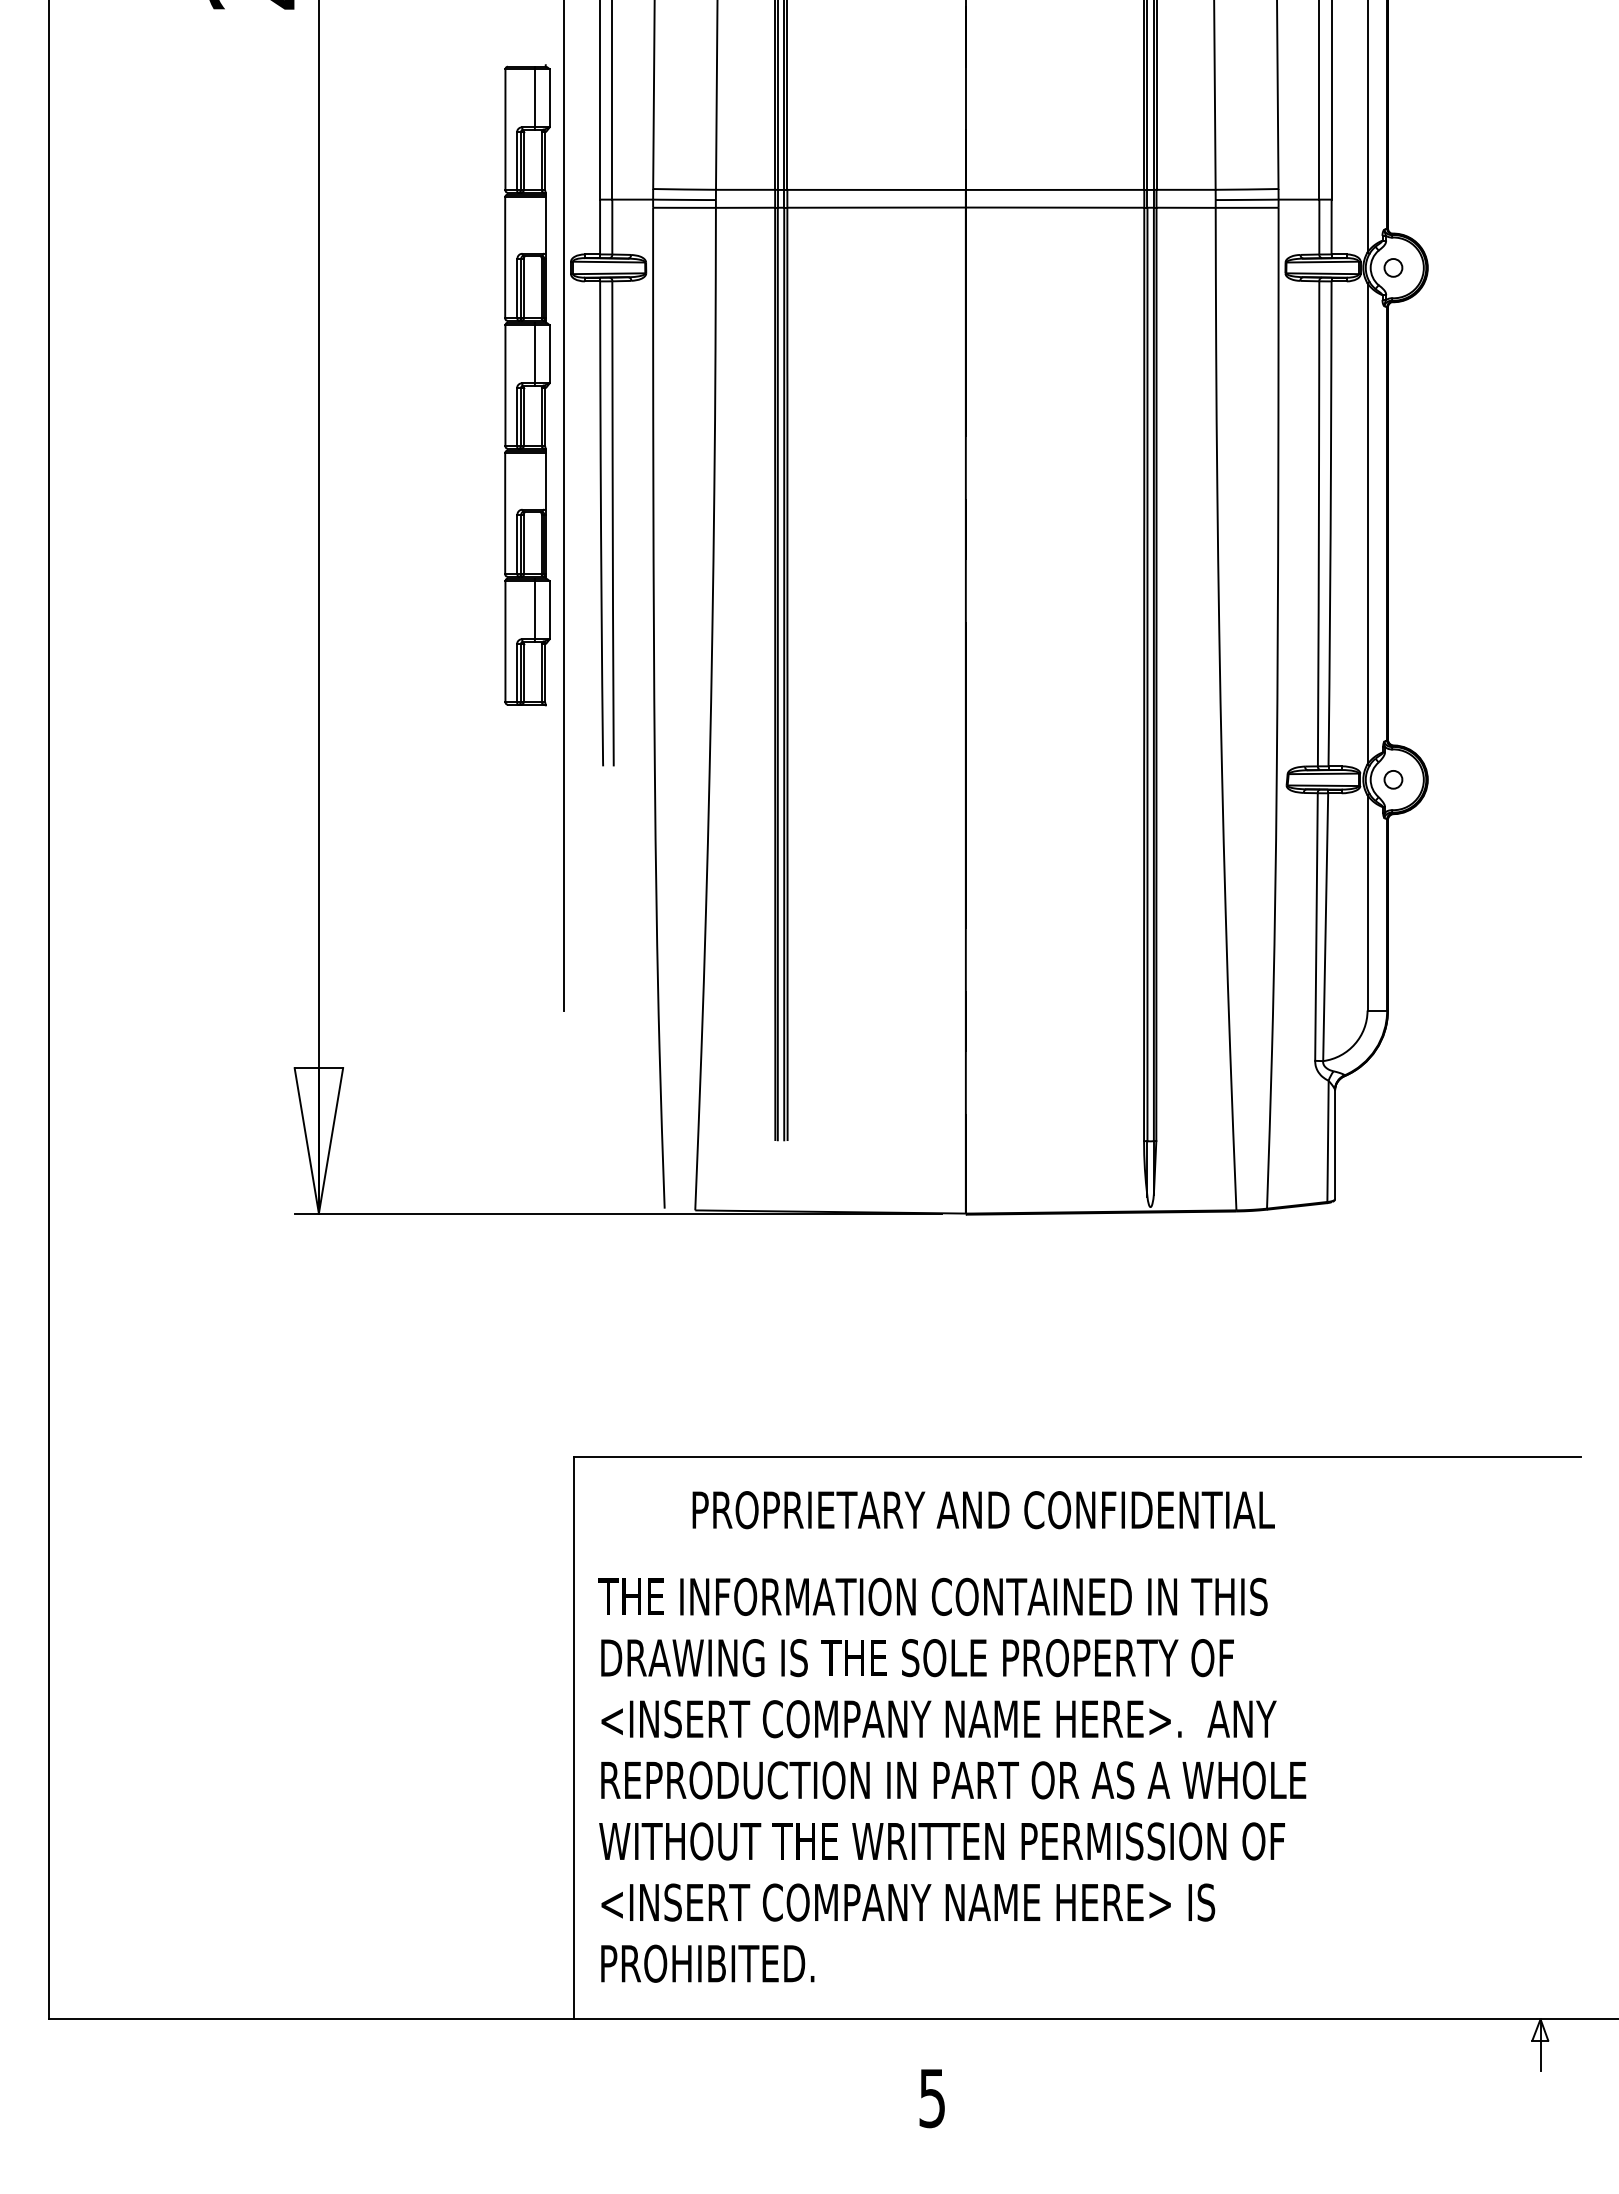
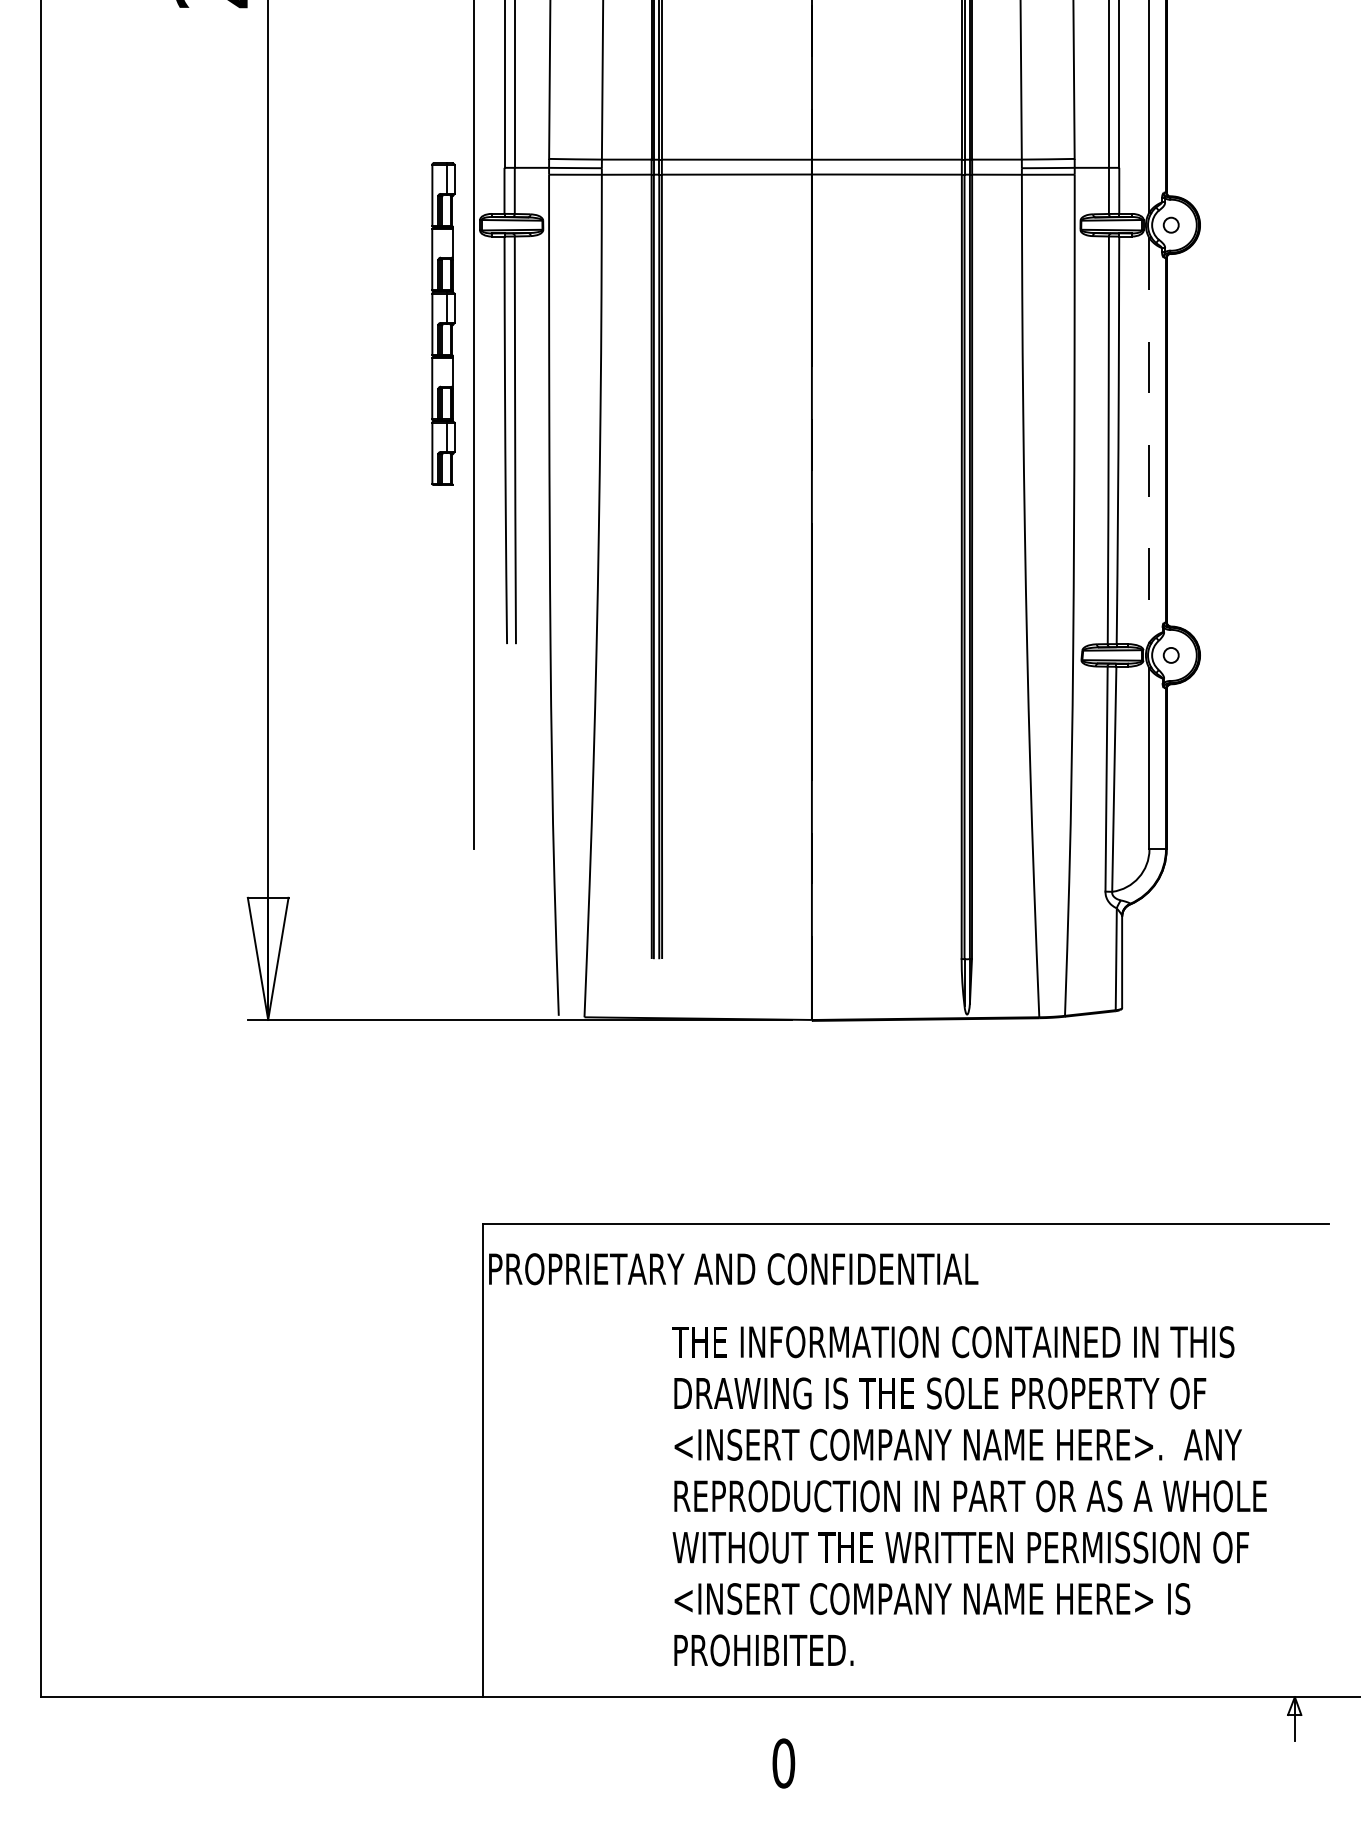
part: (527, 385) -> (443, 324), size x0.6
line: (1367, 523) -> (1149, 440), solid -> dashed
text: (983, 1510) -> (733, 1269), moved
text: (952, 1779) -> (969, 1495), moved
text: (932, 2098) -> (783, 1763), 5 -> 0

